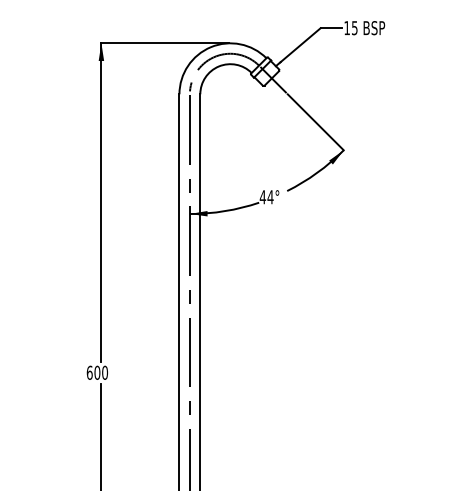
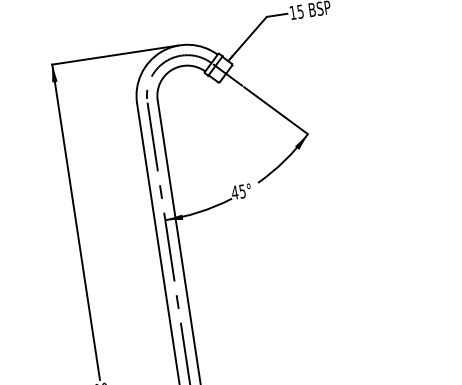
text: (270, 197) -> (242, 191), 44° -> 45°

